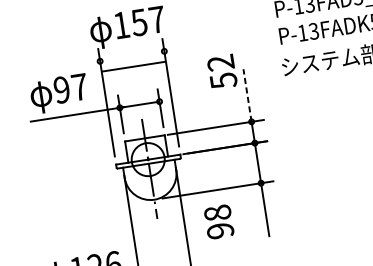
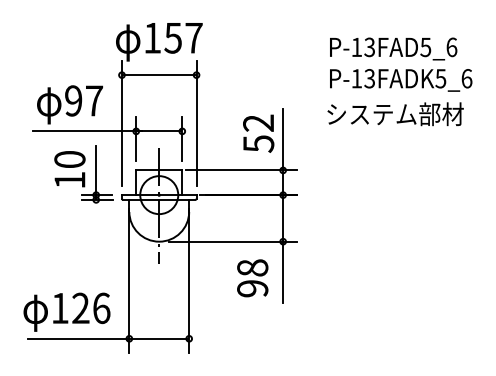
line: (133, 67) -> (158, 75), moved
text: (222, 71) -> (258, 133), moved
line: (247, 95) -> (283, 139), dashed -> solid
part: (80, 151) -> (83, 174), added
text: (218, 222) -> (252, 278), moved

